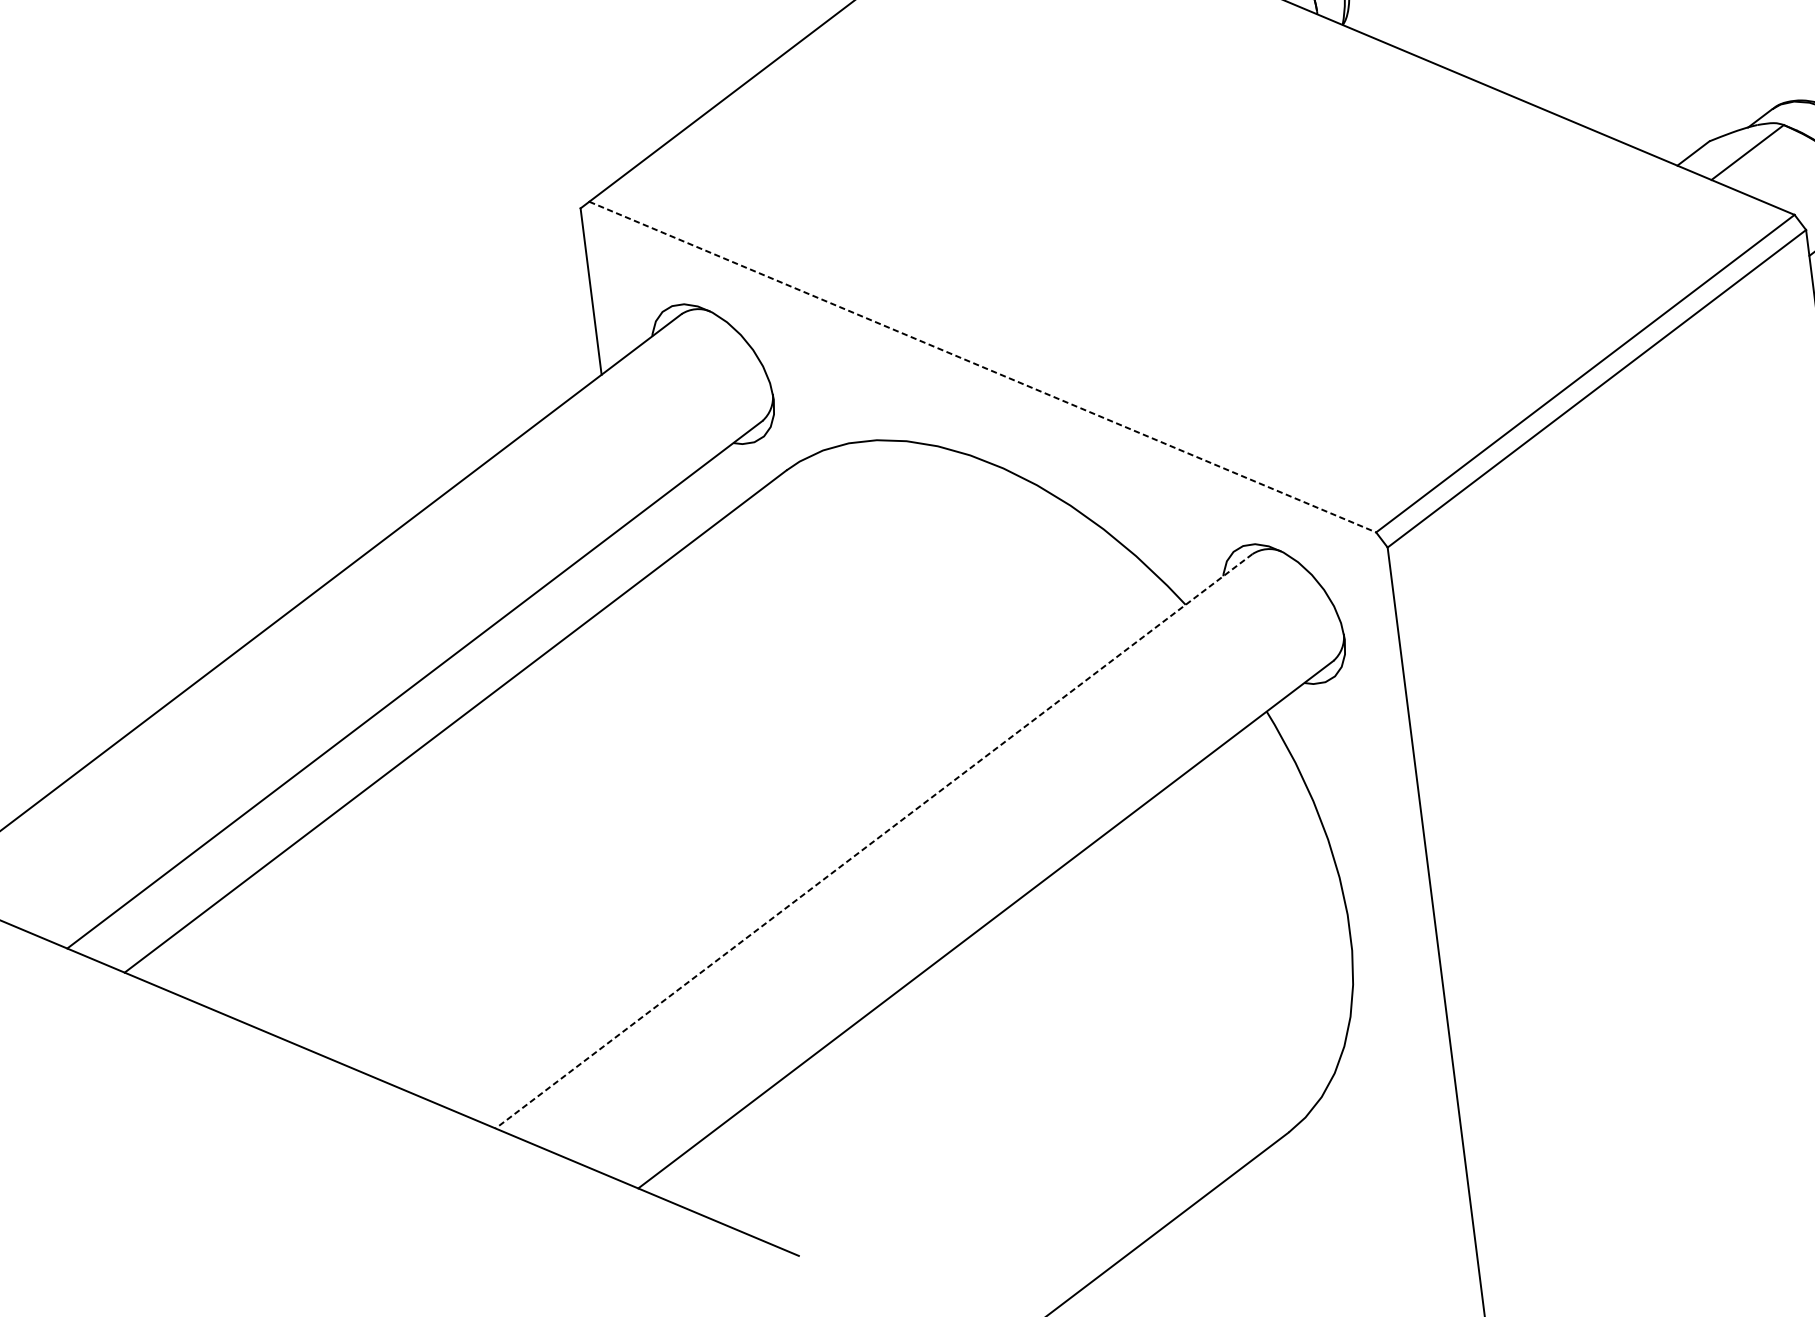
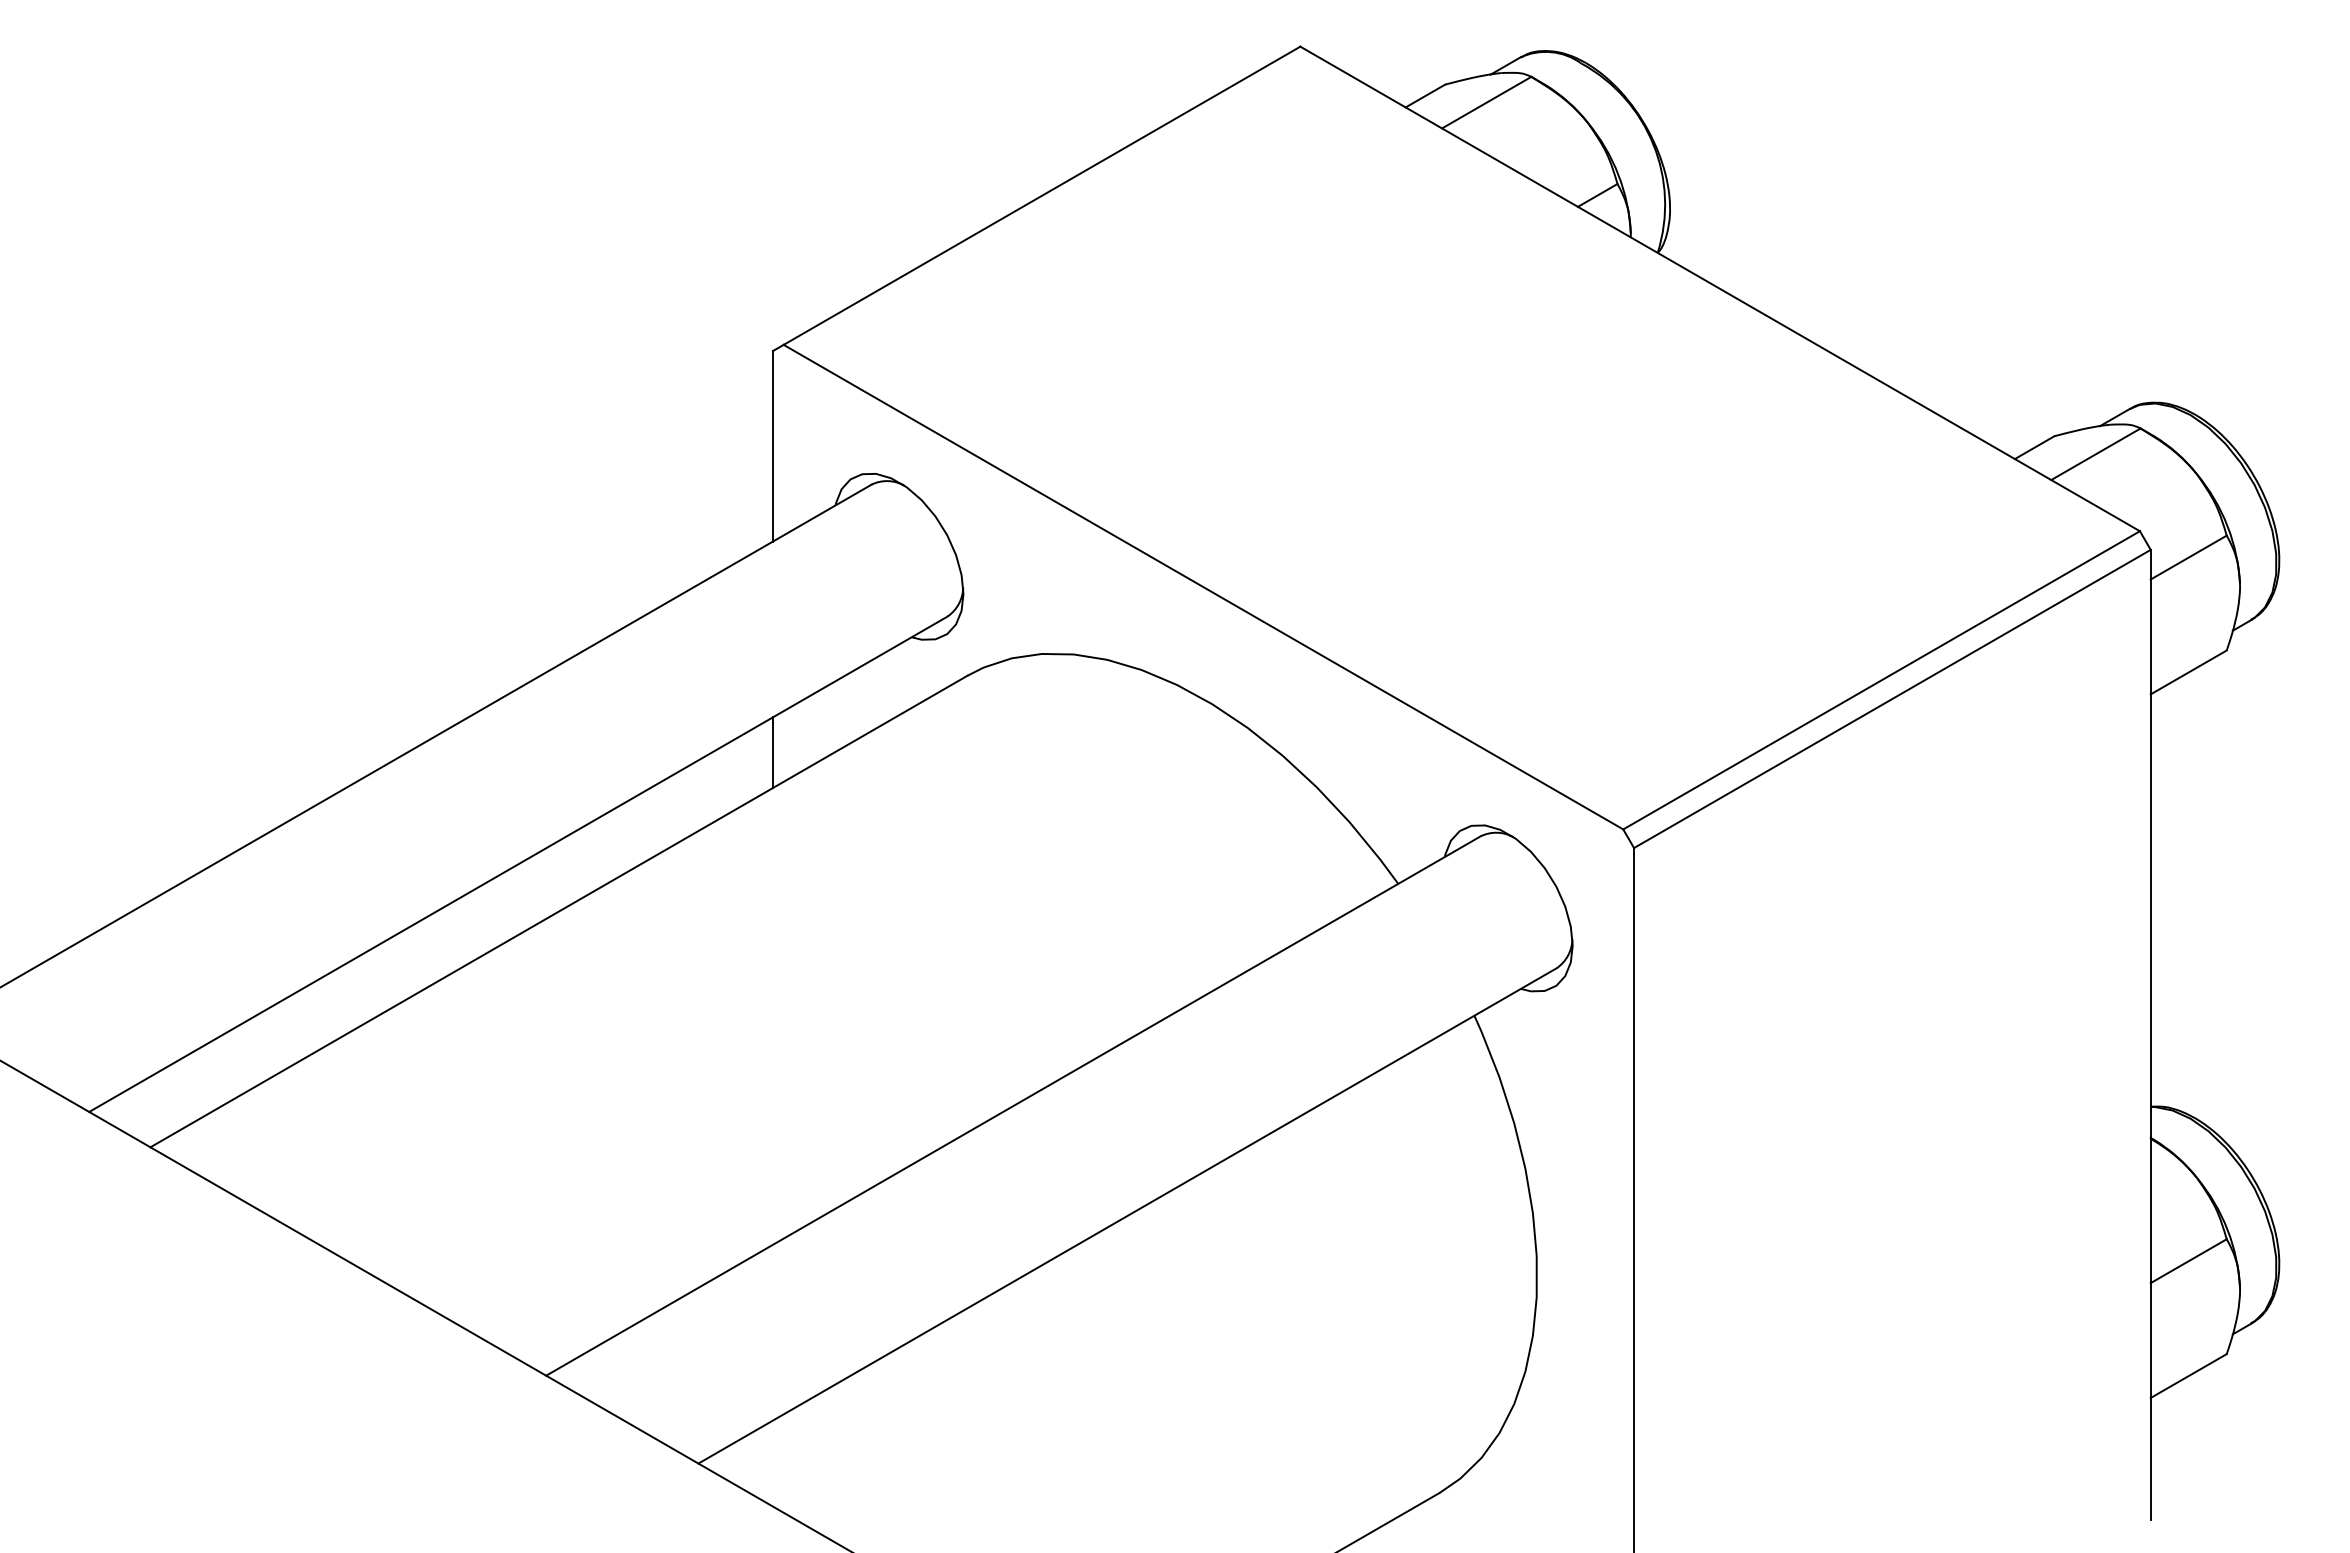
line: (982, 367) -> (1203, 587), dashed -> solid
line: (624, 559) -> (772, 752), added
line: (873, 840) -> (1013, 1105), dashed -> solid

